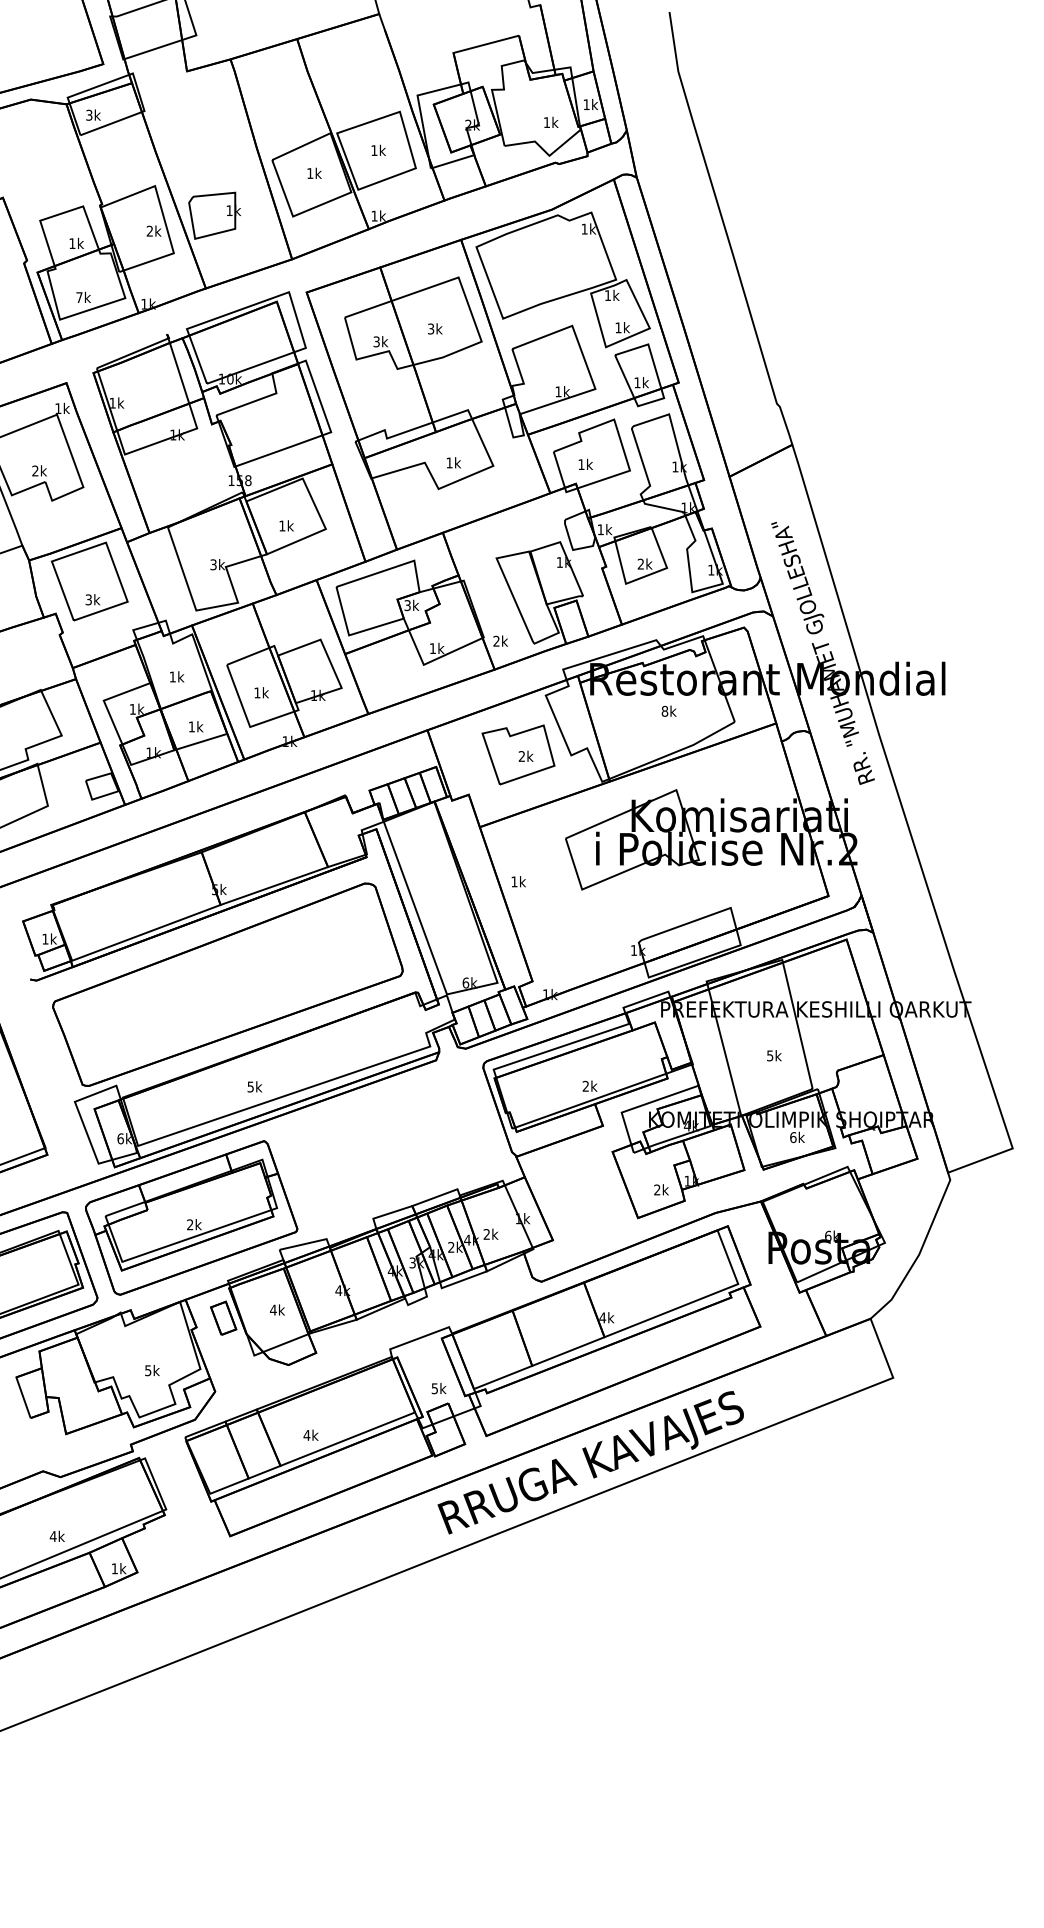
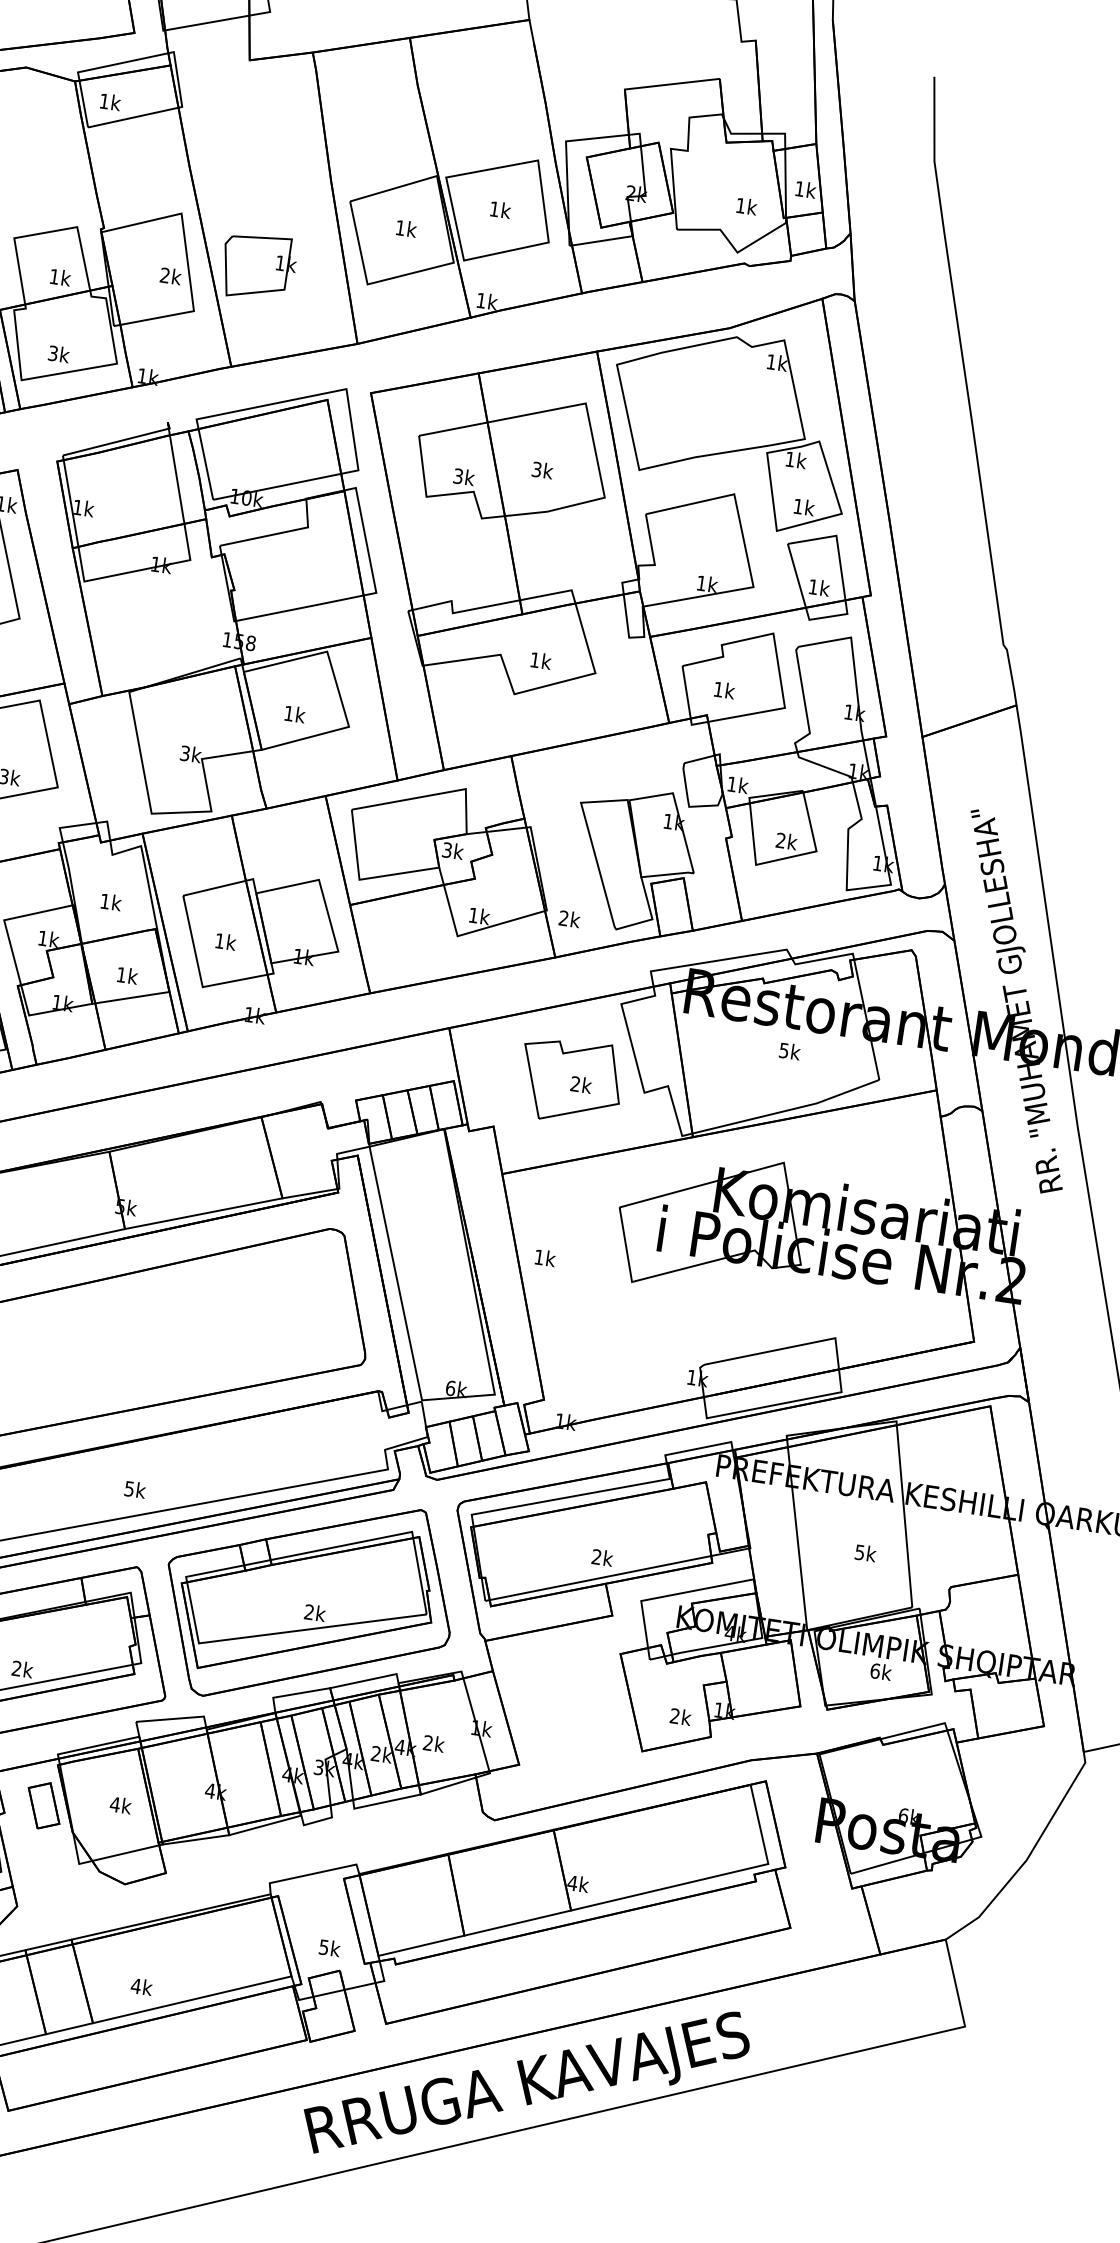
text: (89, 114) -> (104, 100), 3k -> 1k
text: (79, 297) -> (53, 353), 7k -> 3k
text: (664, 710) -> (783, 1049), 8k -> 5k
part: (388, 1147) -> (309, 1601), added

